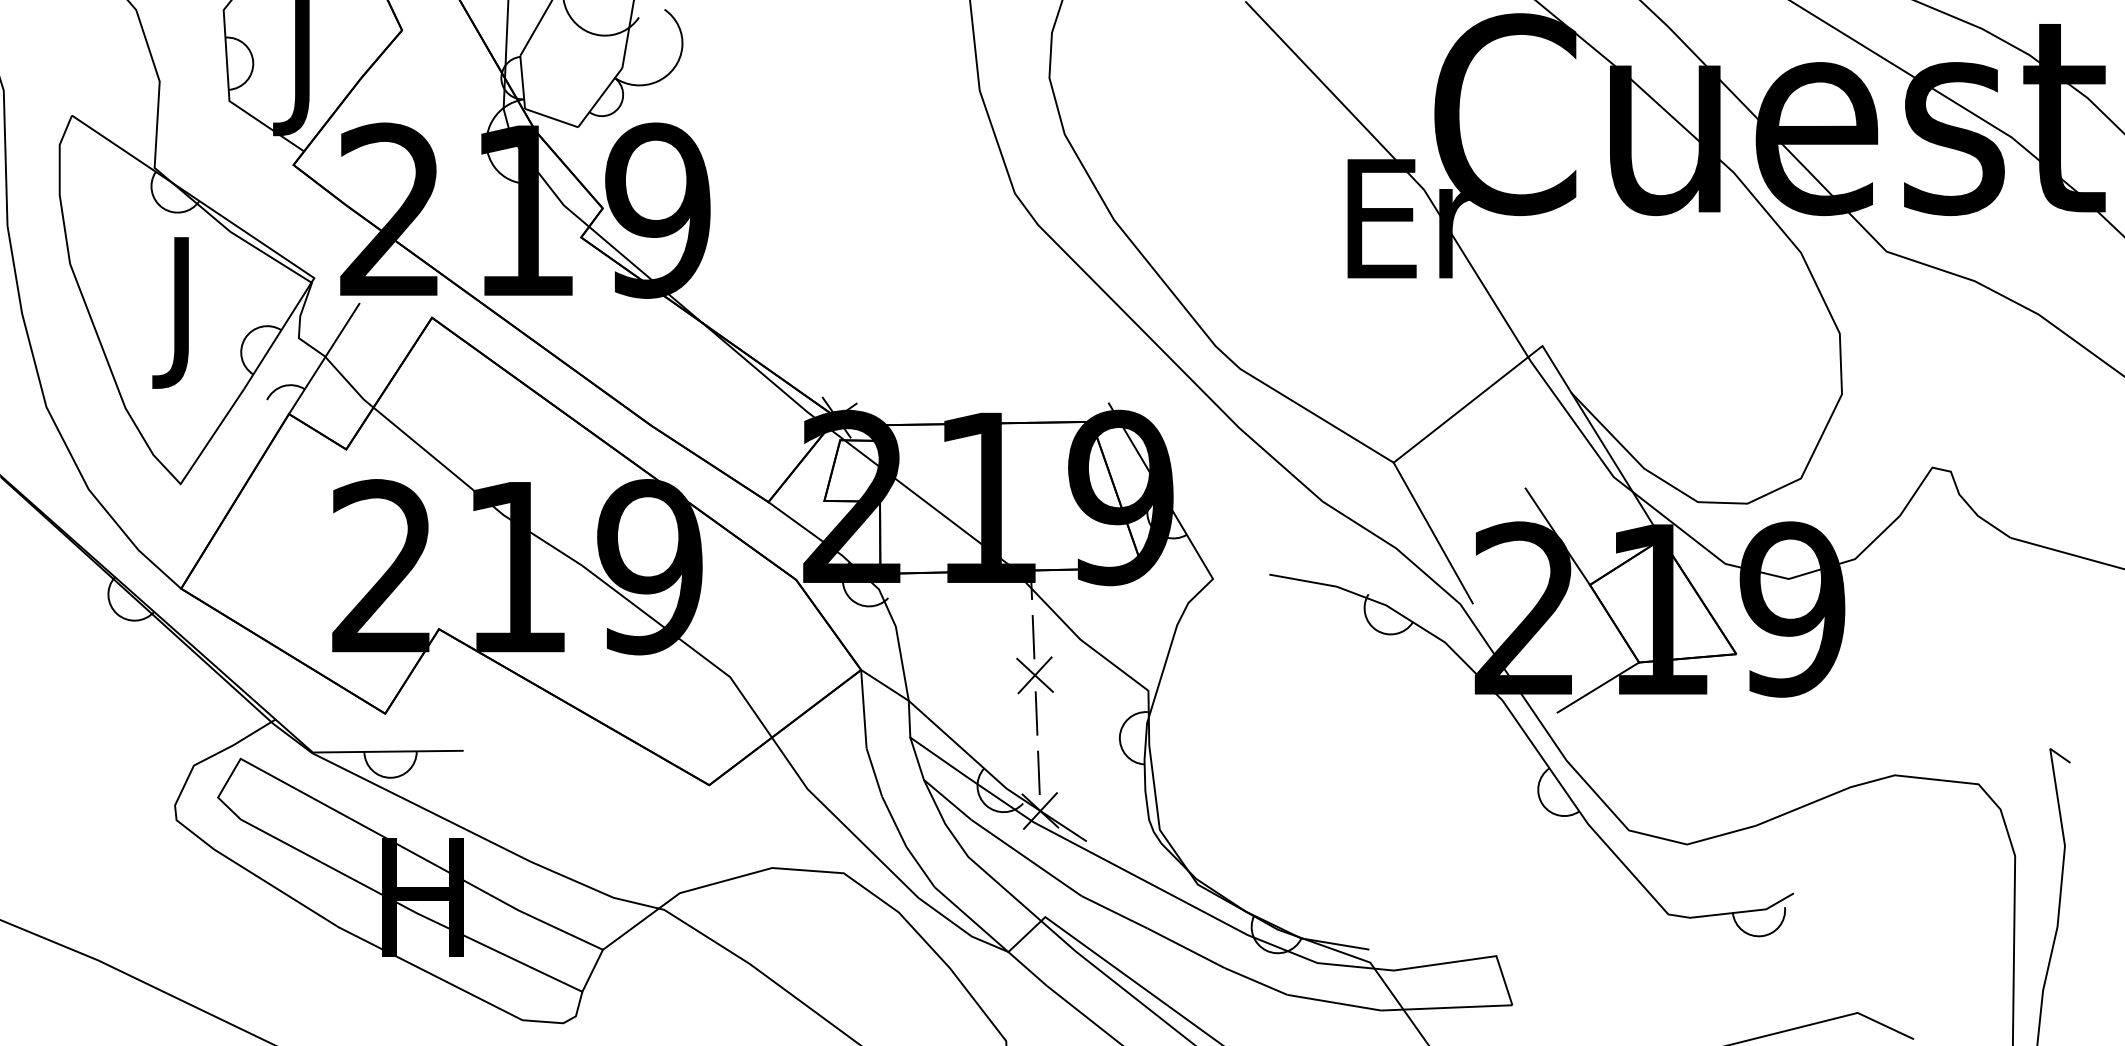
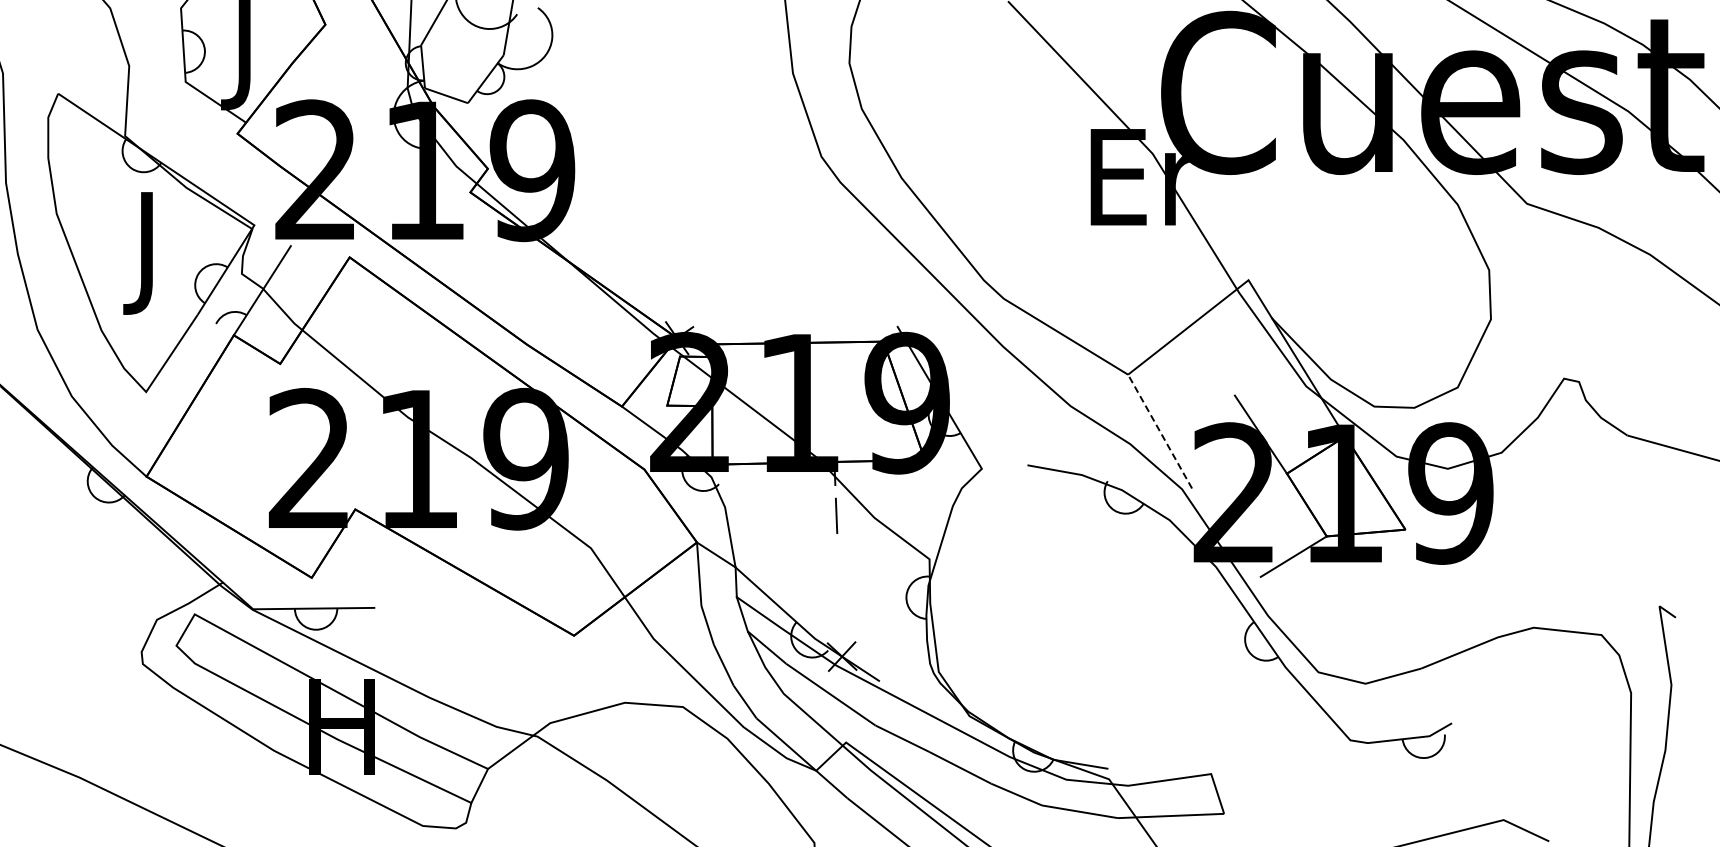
line: (1432, 532) -> (1159, 431), solid -> dashed
part: (1034, 695) -> (837, 563), removed
line: (1038, 772) -> (840, 625), removed

